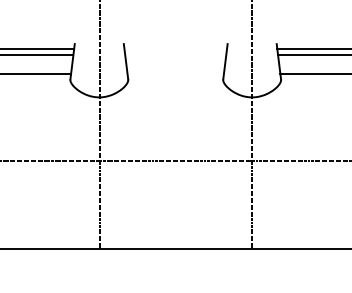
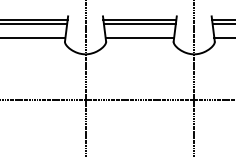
line: (175, 49) -> (139, 20), added
line: (175, 55) -> (139, 24), added
line: (175, 74) -> (139, 38), added

